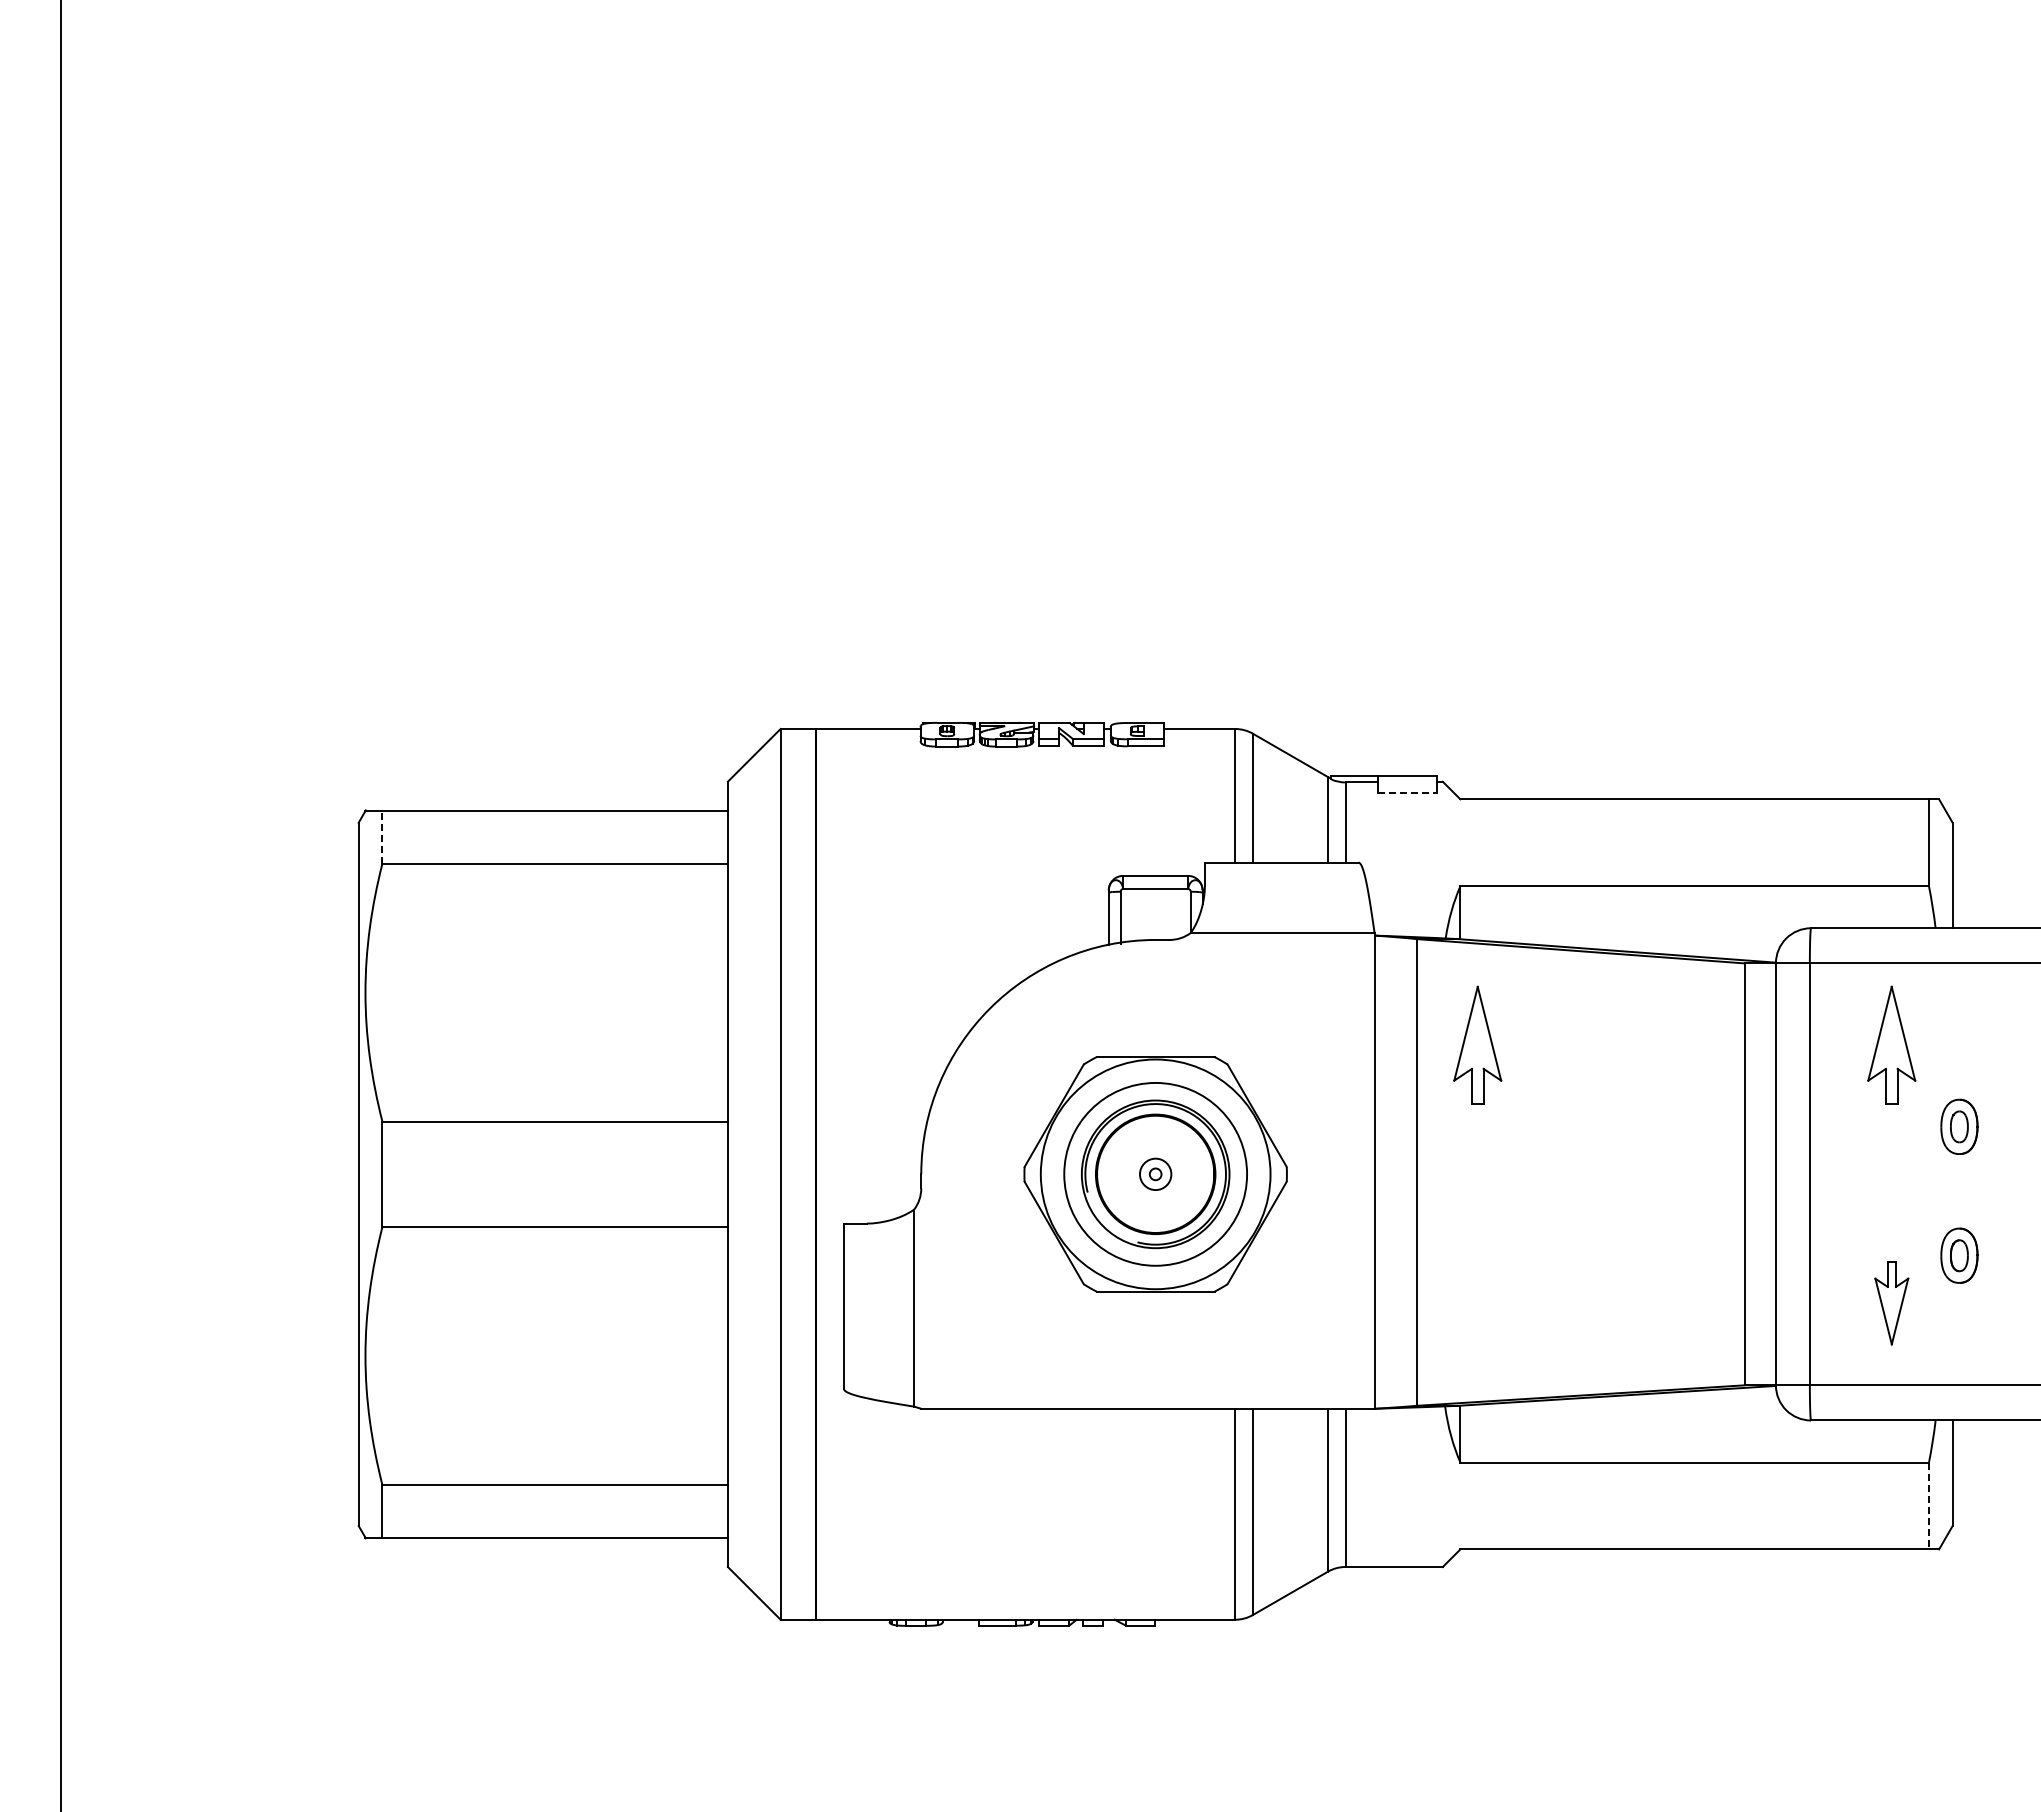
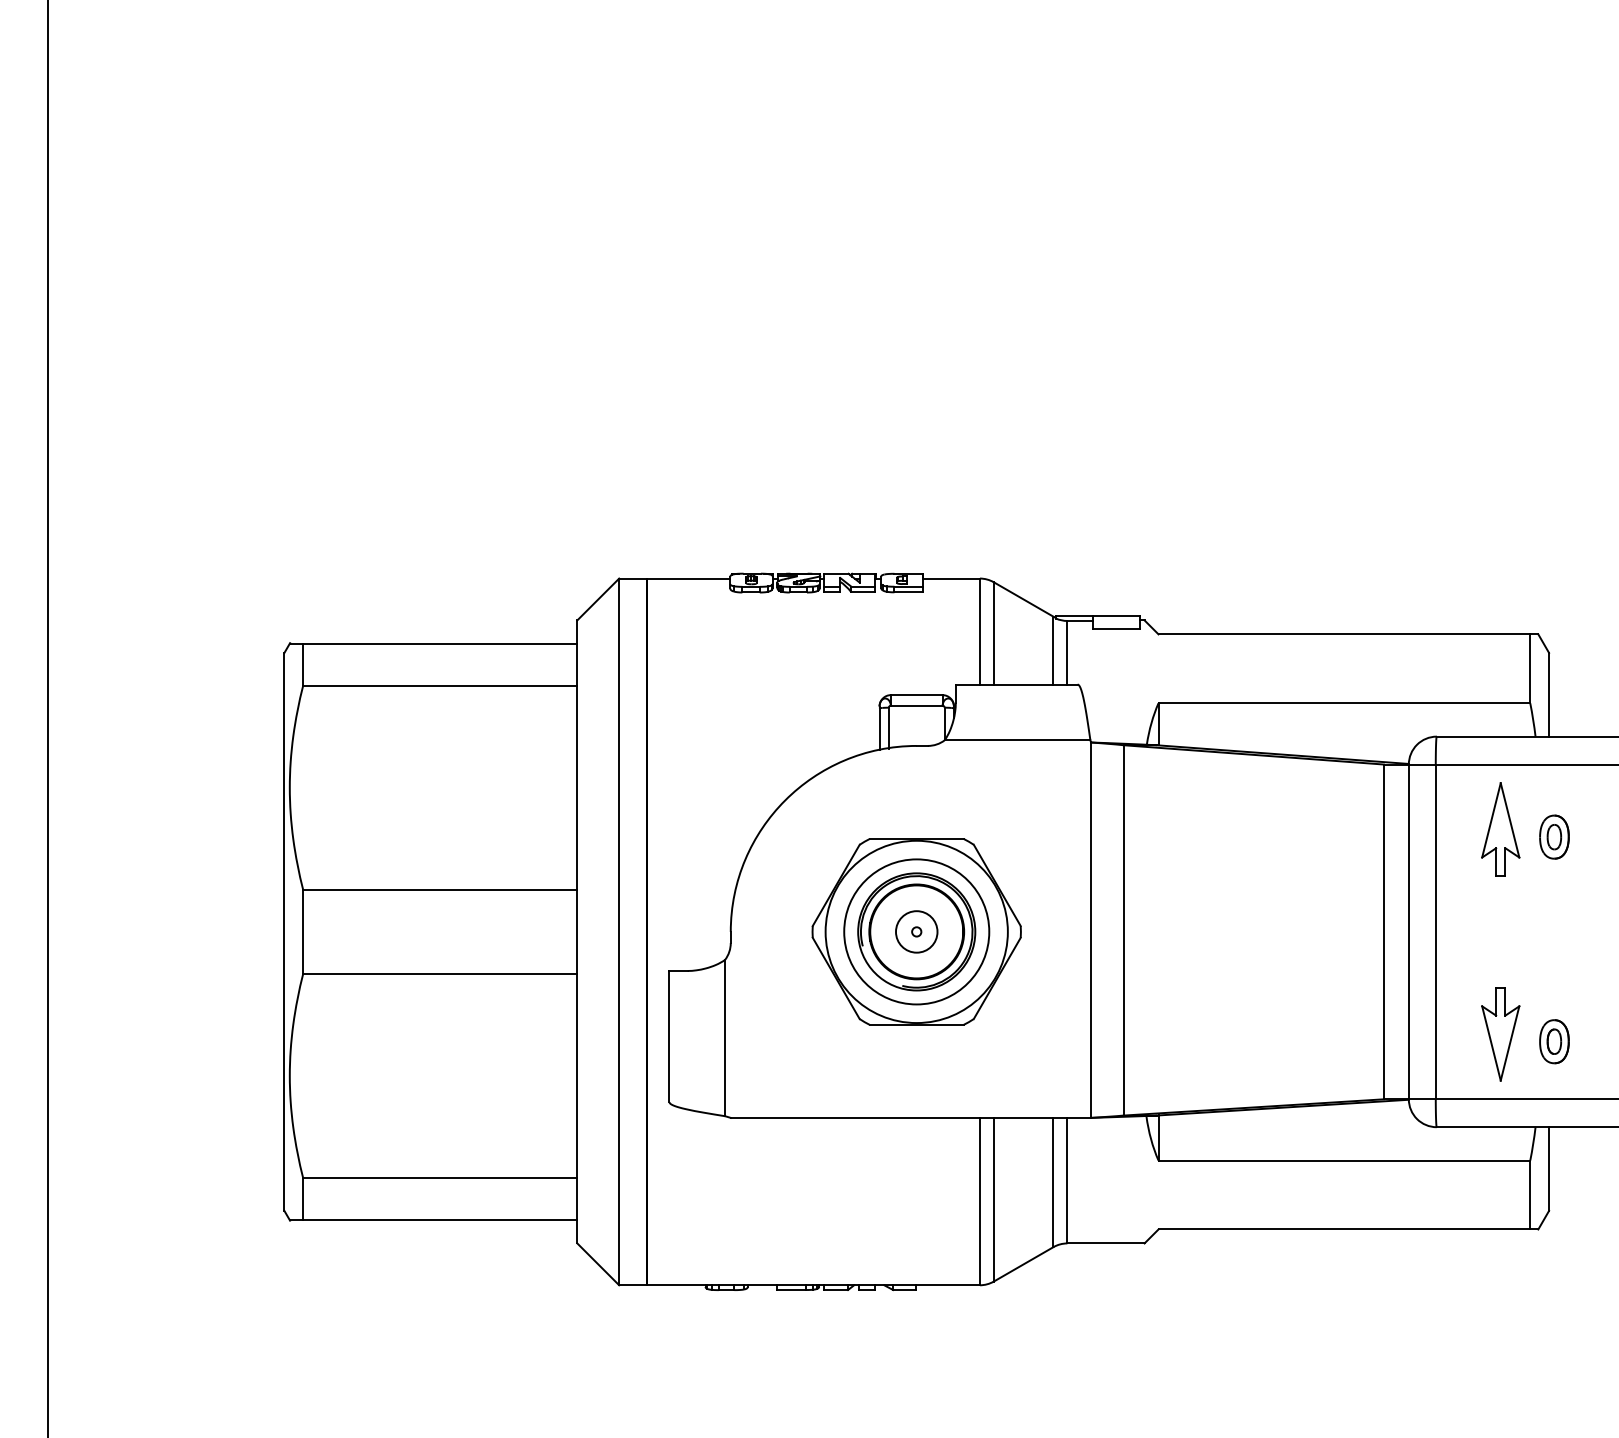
line: (1408, 793) -> (1117, 629), dashed -> solid
line: (382, 836) -> (303, 663), dashed -> solid
part: (1477, 1044) -> (1172, 828), removed
part: (1959, 1126) -> (1554, 836), moved
circle: (1155, 1174) -> (916, 932), size x1.67
part: (1959, 1255) -> (1554, 1041), moved
part: (1891, 1303) -> (1500, 1034), size x1.43
line: (1928, 1506) -> (1529, 1195), dashed -> solid

